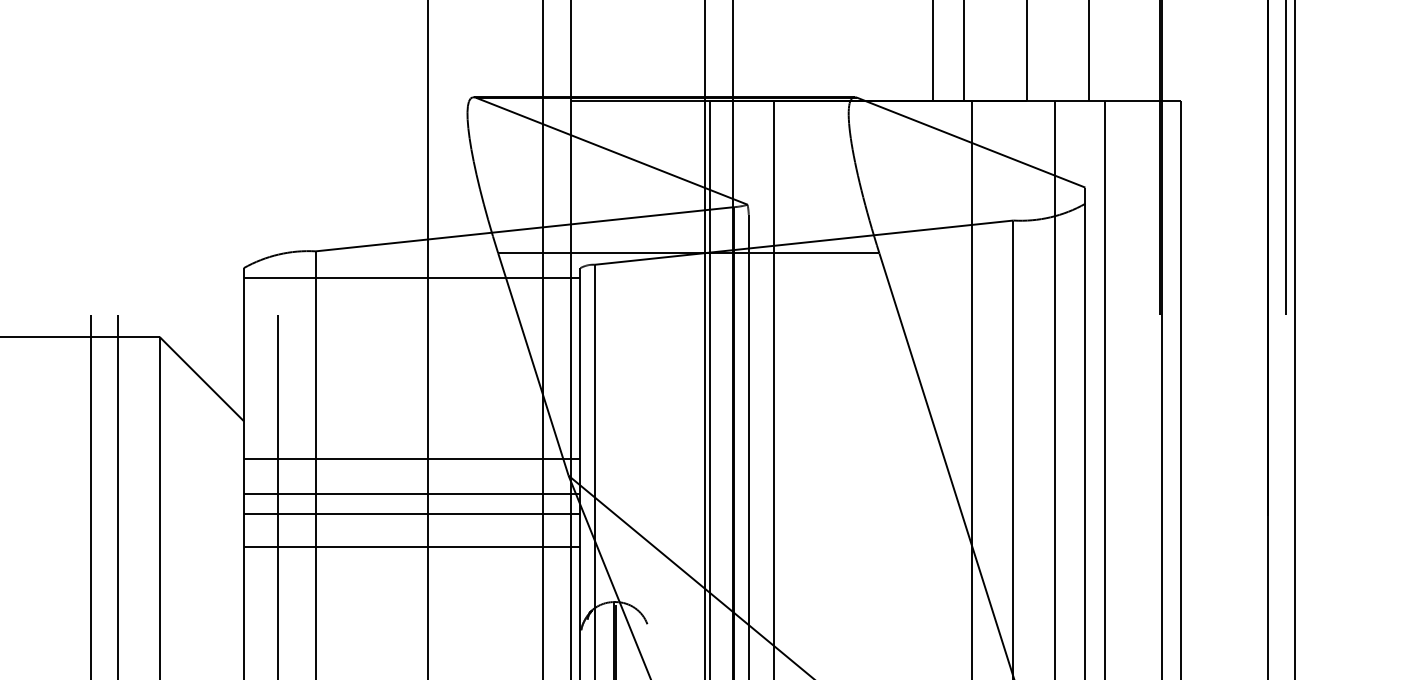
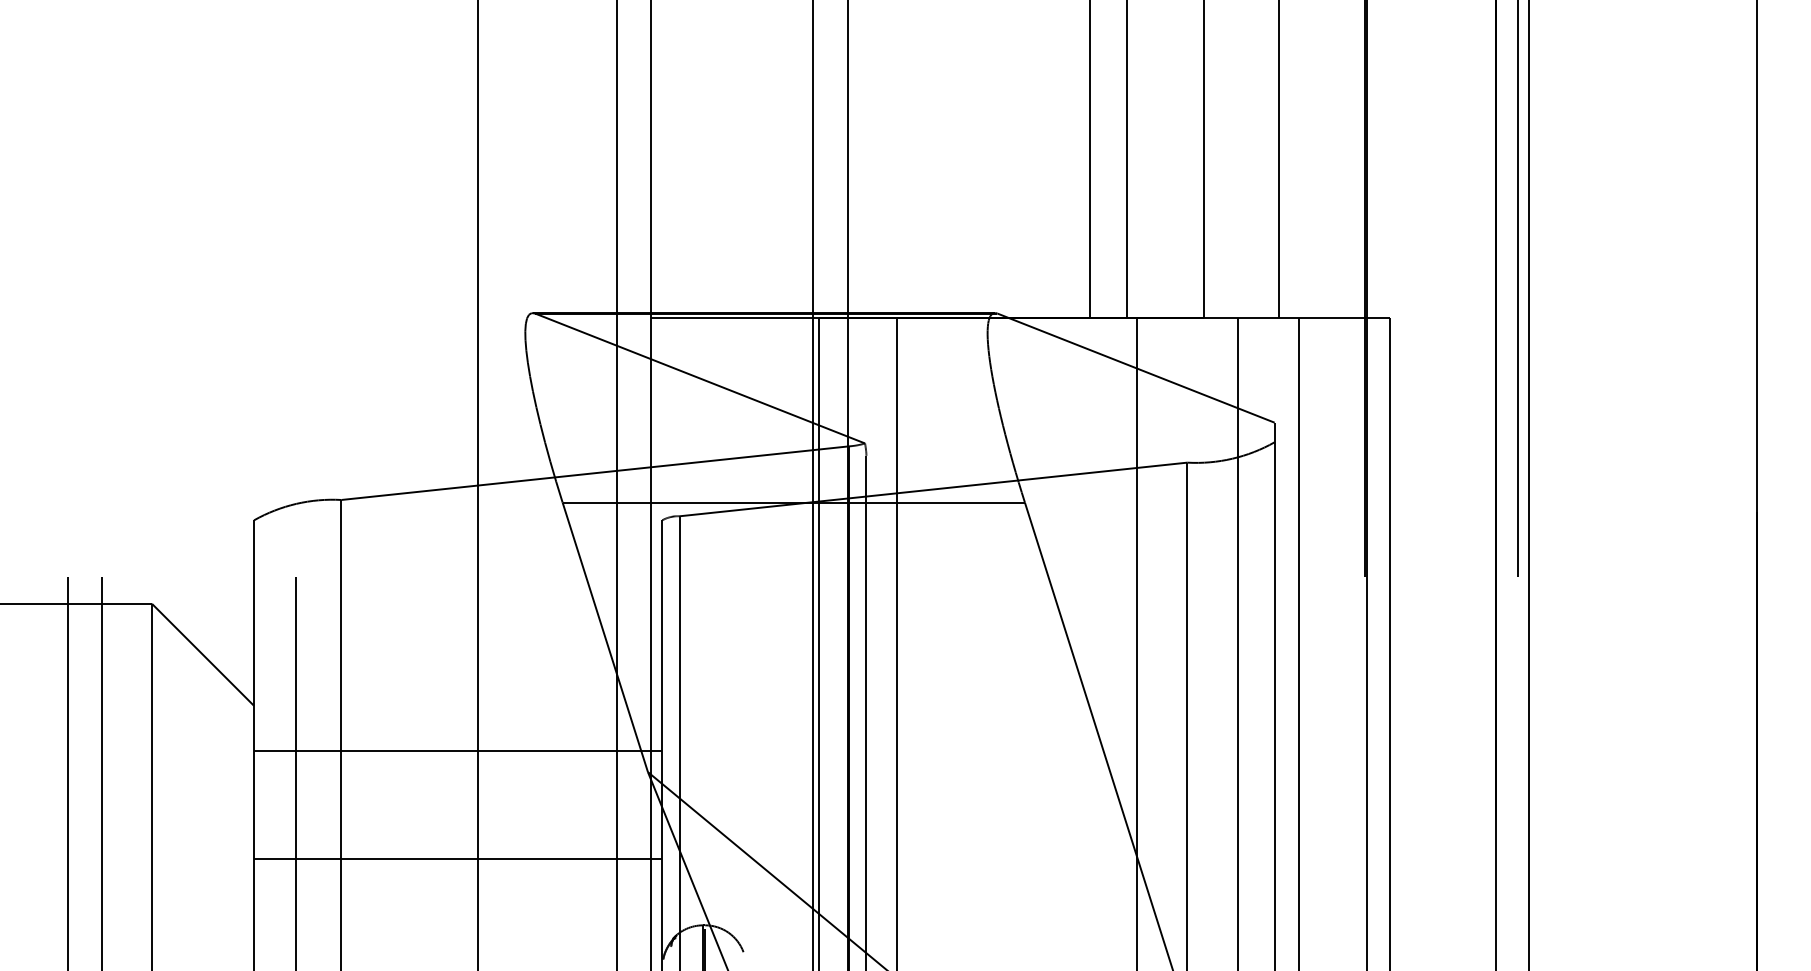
line: (412, 277) -> (458, 531), removed
line: (412, 494) -> (458, 794), removed
line: (412, 513) -> (458, 818), removed

